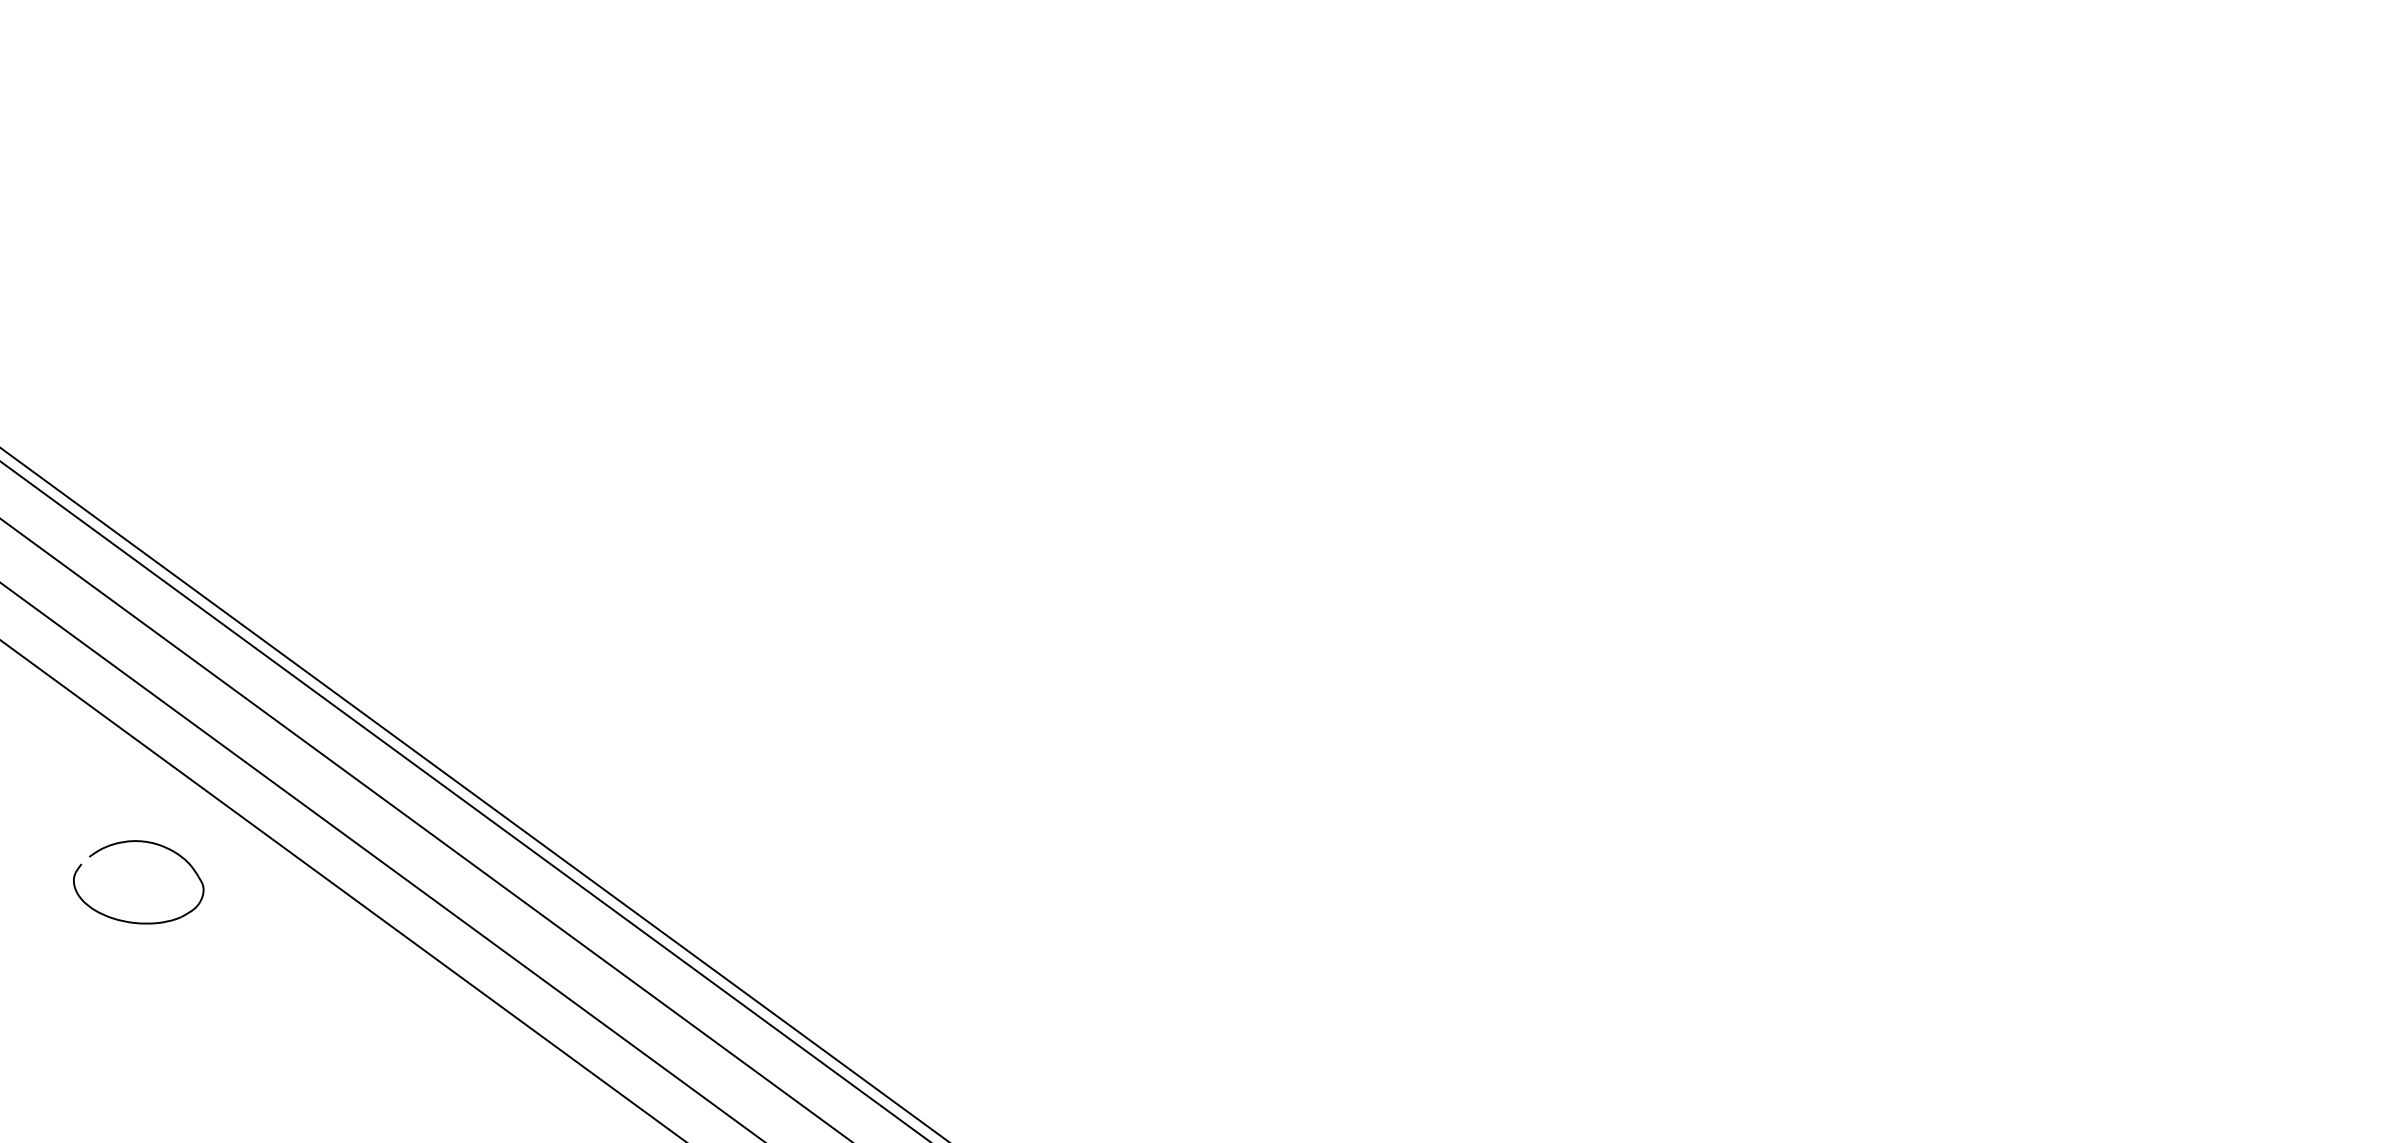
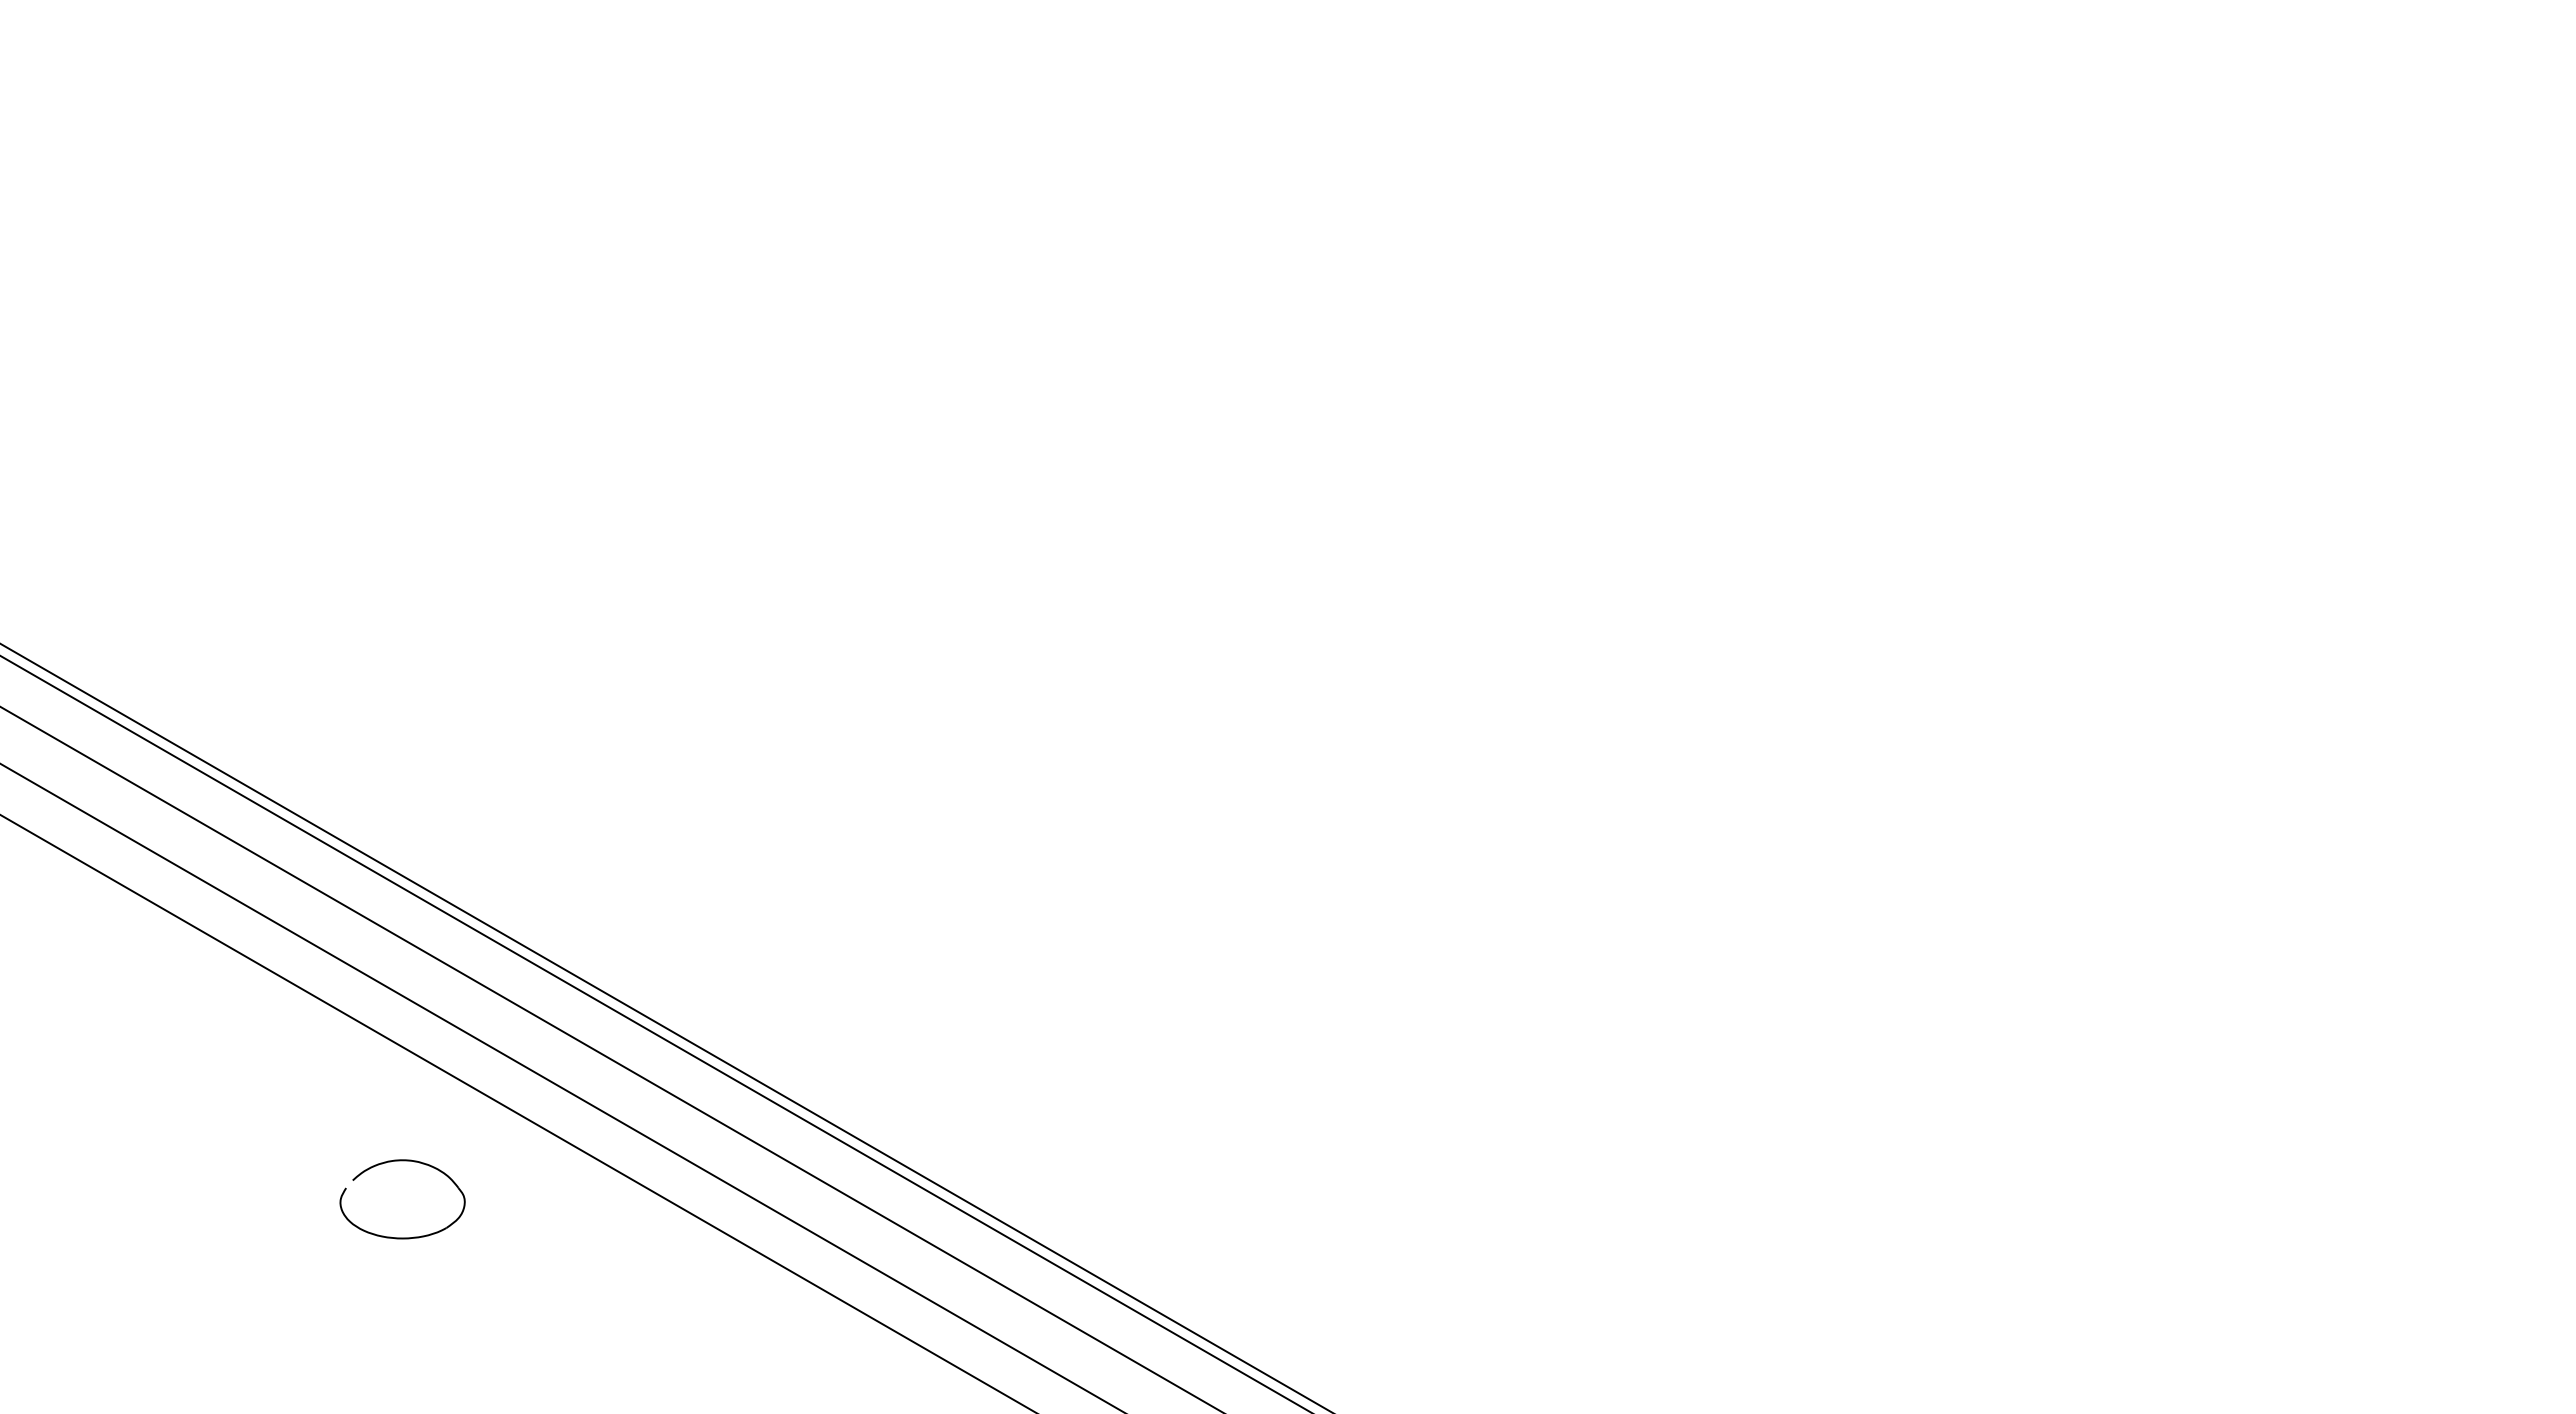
part: (143, 842) -> (402, 1161), moved

